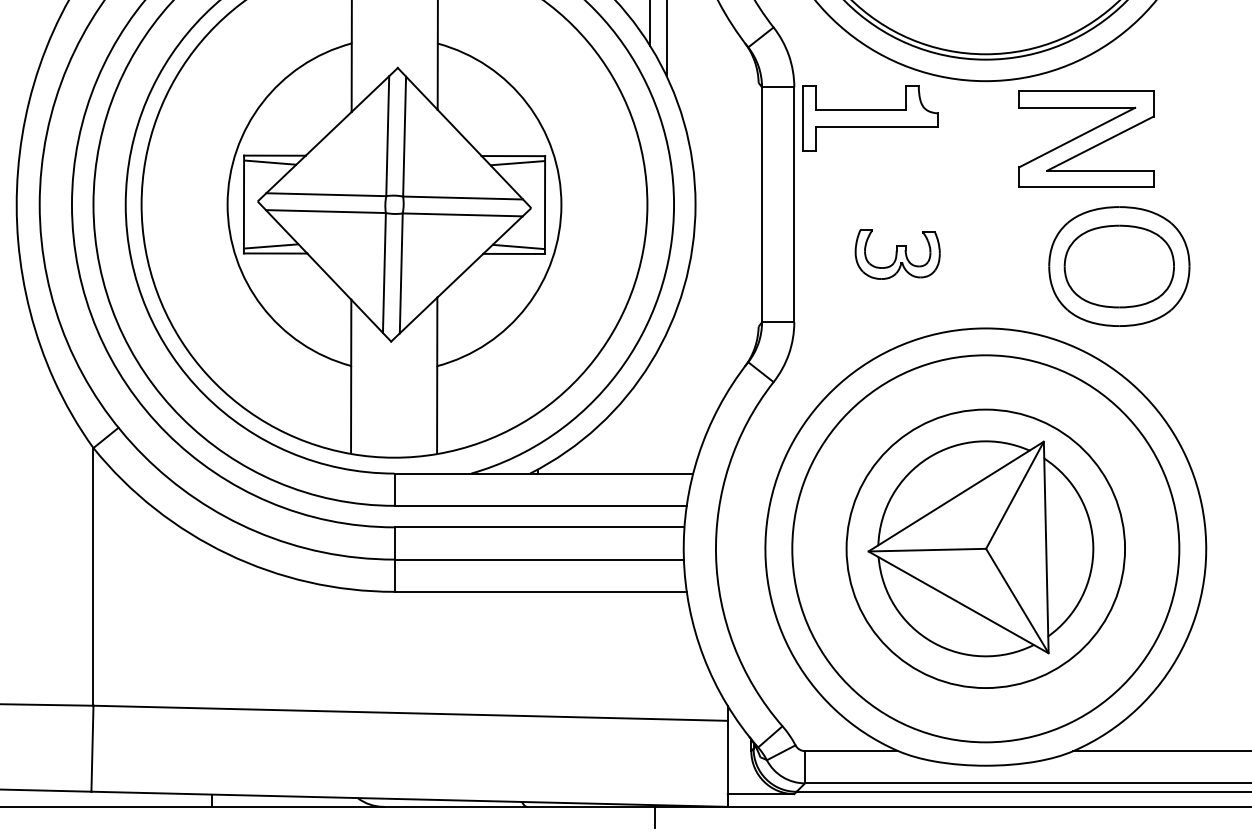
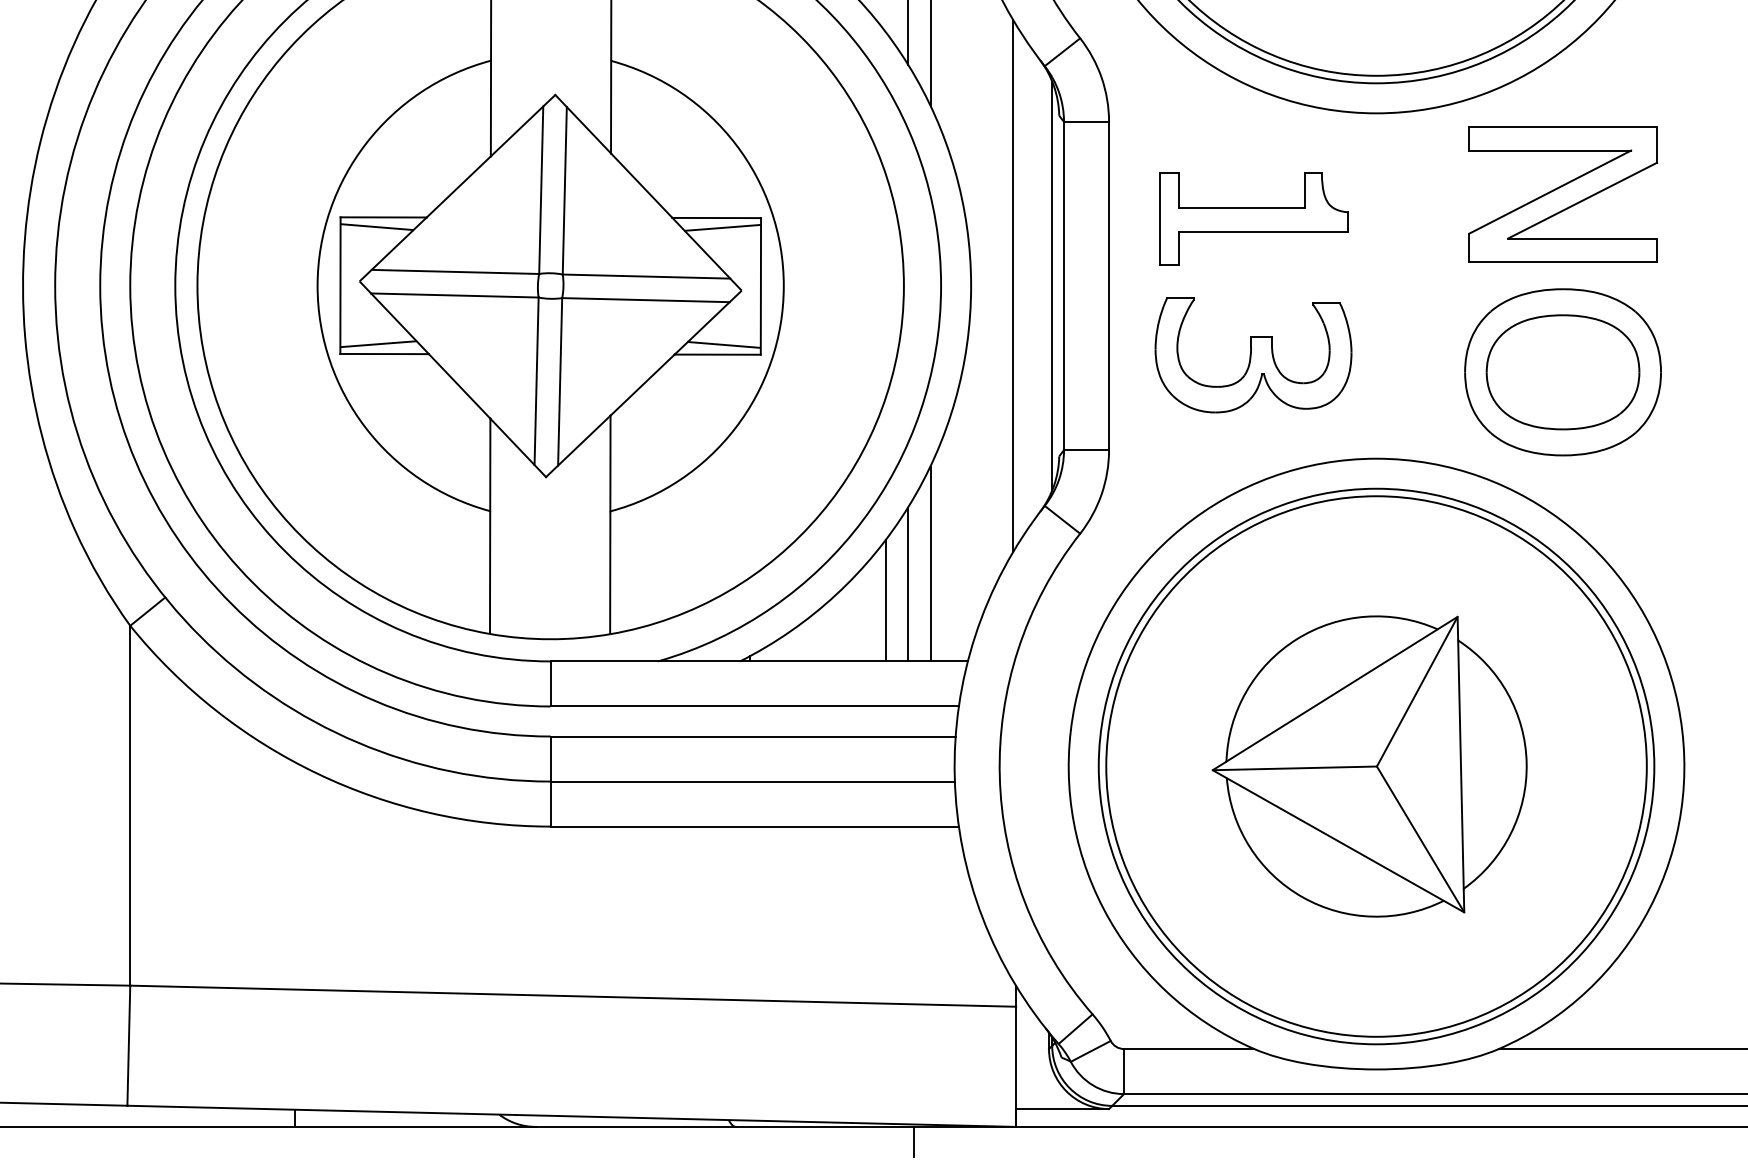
part: (869, 117) -> (1253, 218), moved
part: (1086, 139) -> (1562, 194), moved
line: (753, 204) -> (1052, 285), added
line: (725, 205) -> (1013, 286), added
part: (897, 254) -> (1253, 355), size x1.67
line: (666, 403) -> (930, 563), added
line: (650, 418) -> (908, 584), added
line: (634, 429) -> (885, 600), added
circle: (985, 548) -> (1376, 766), size x1.43

